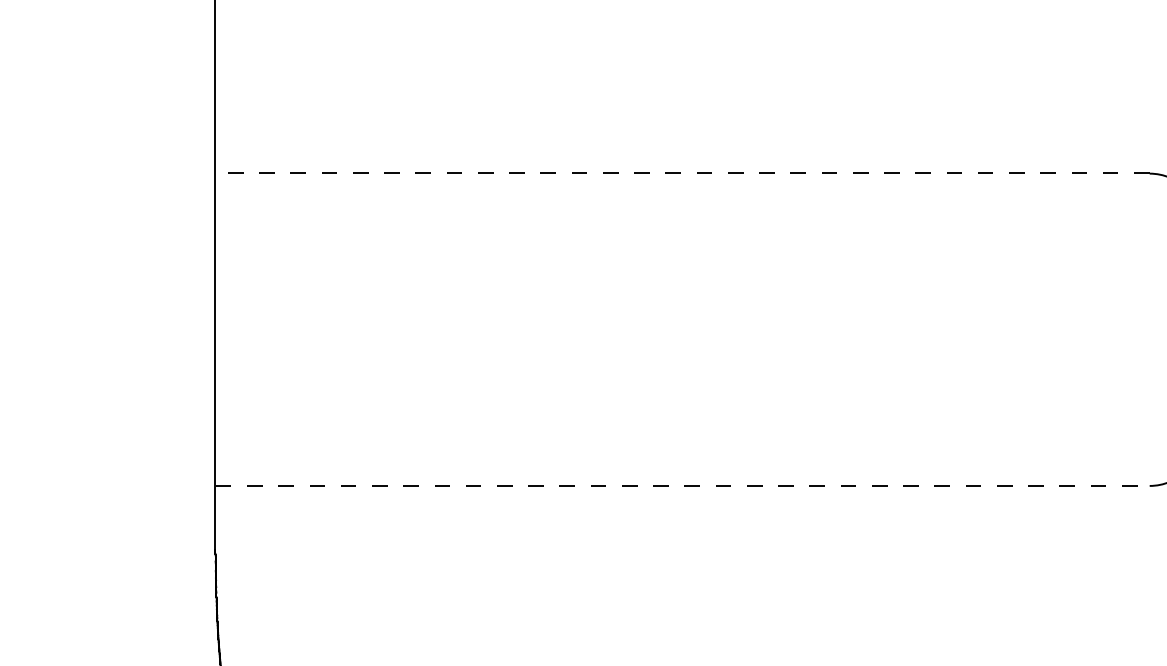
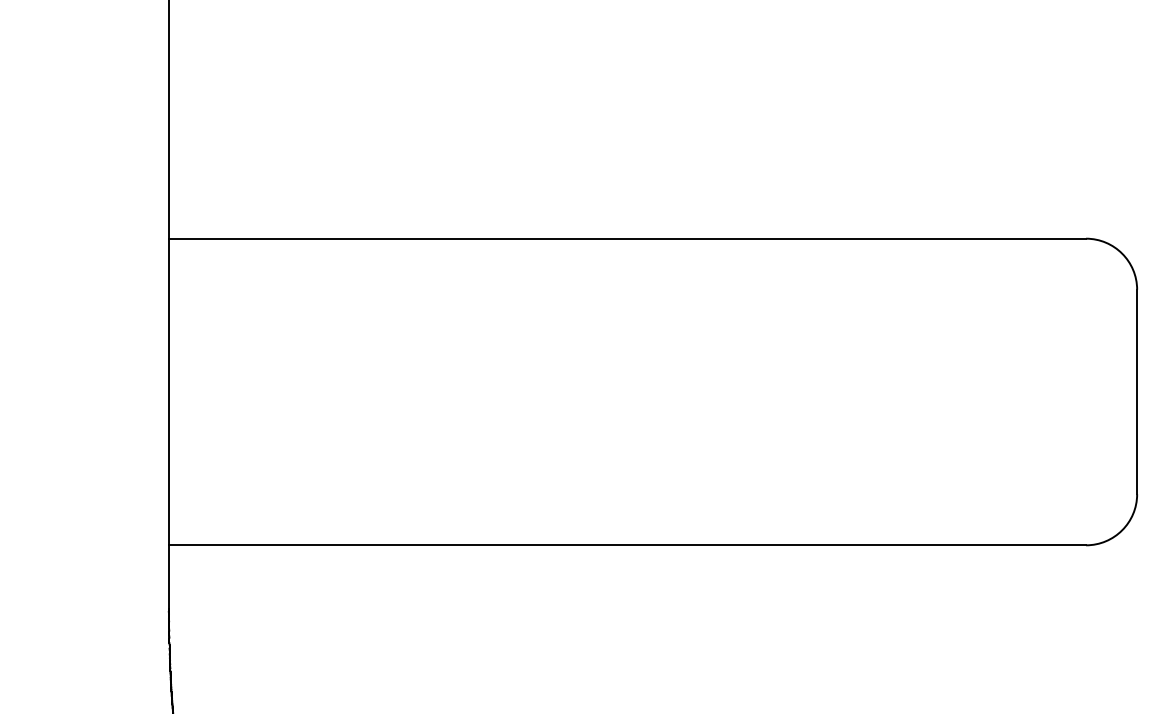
line: (682, 173) -> (627, 238), dashed -> solid
line: (683, 486) -> (628, 545), dashed -> solid

